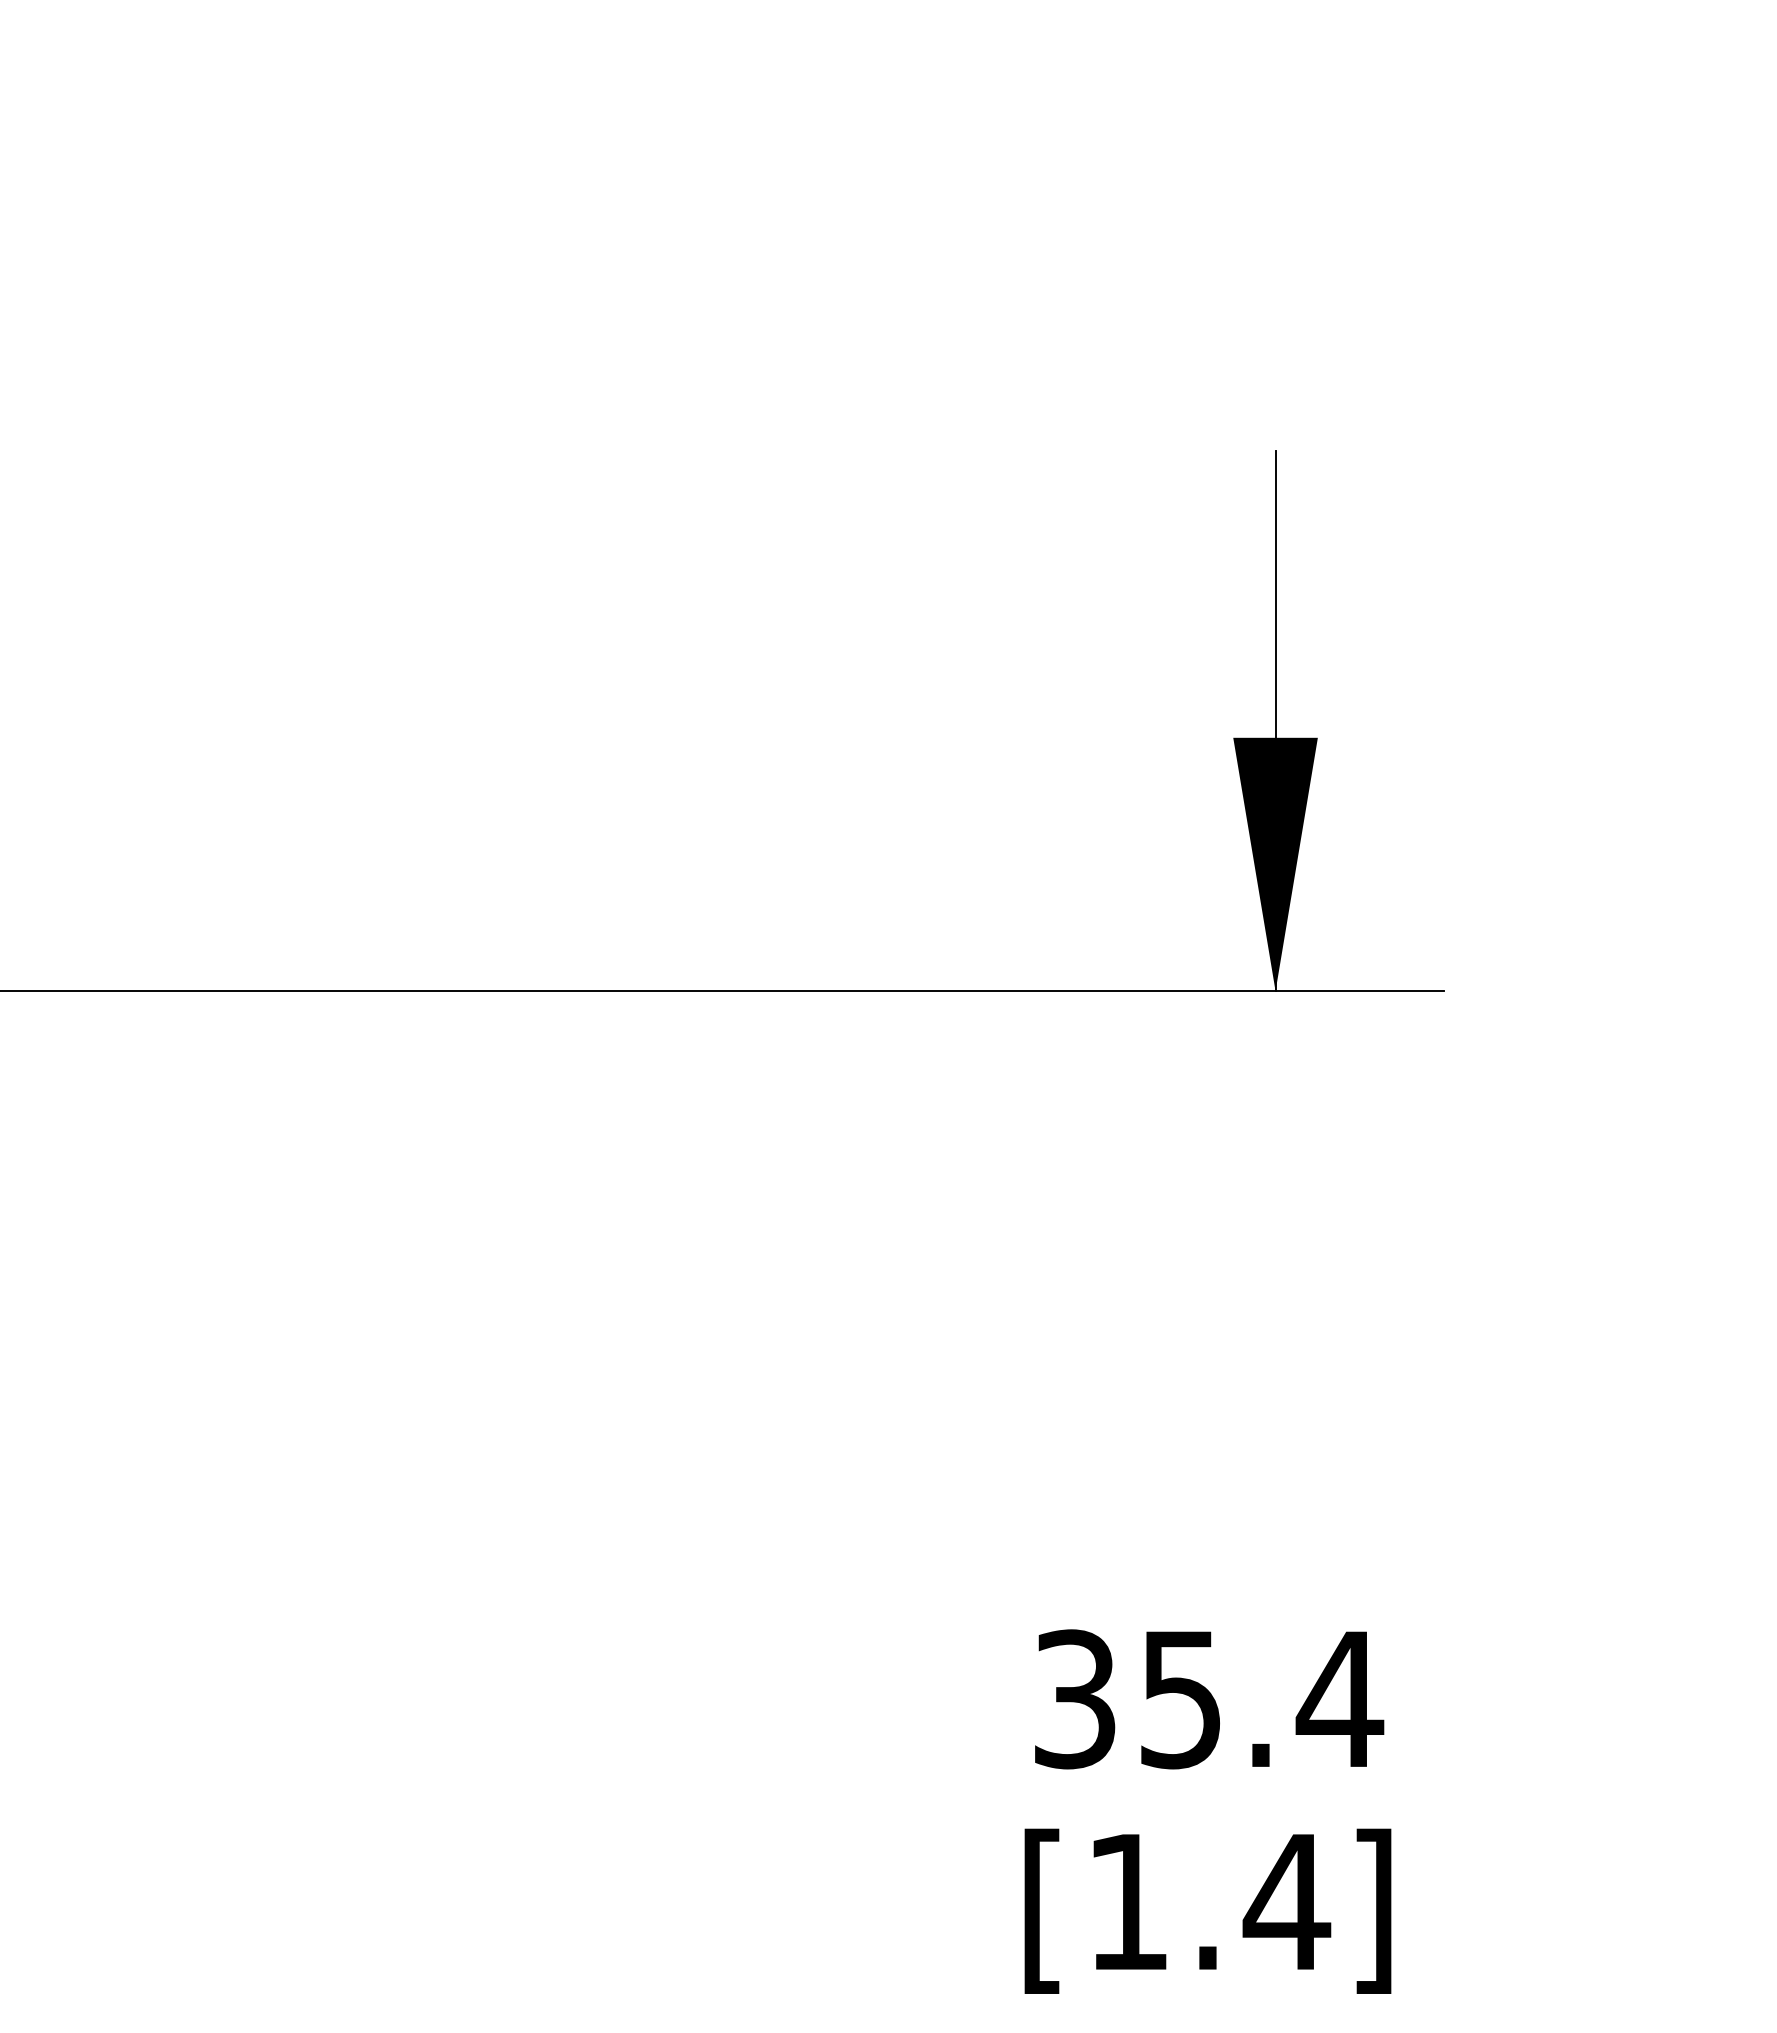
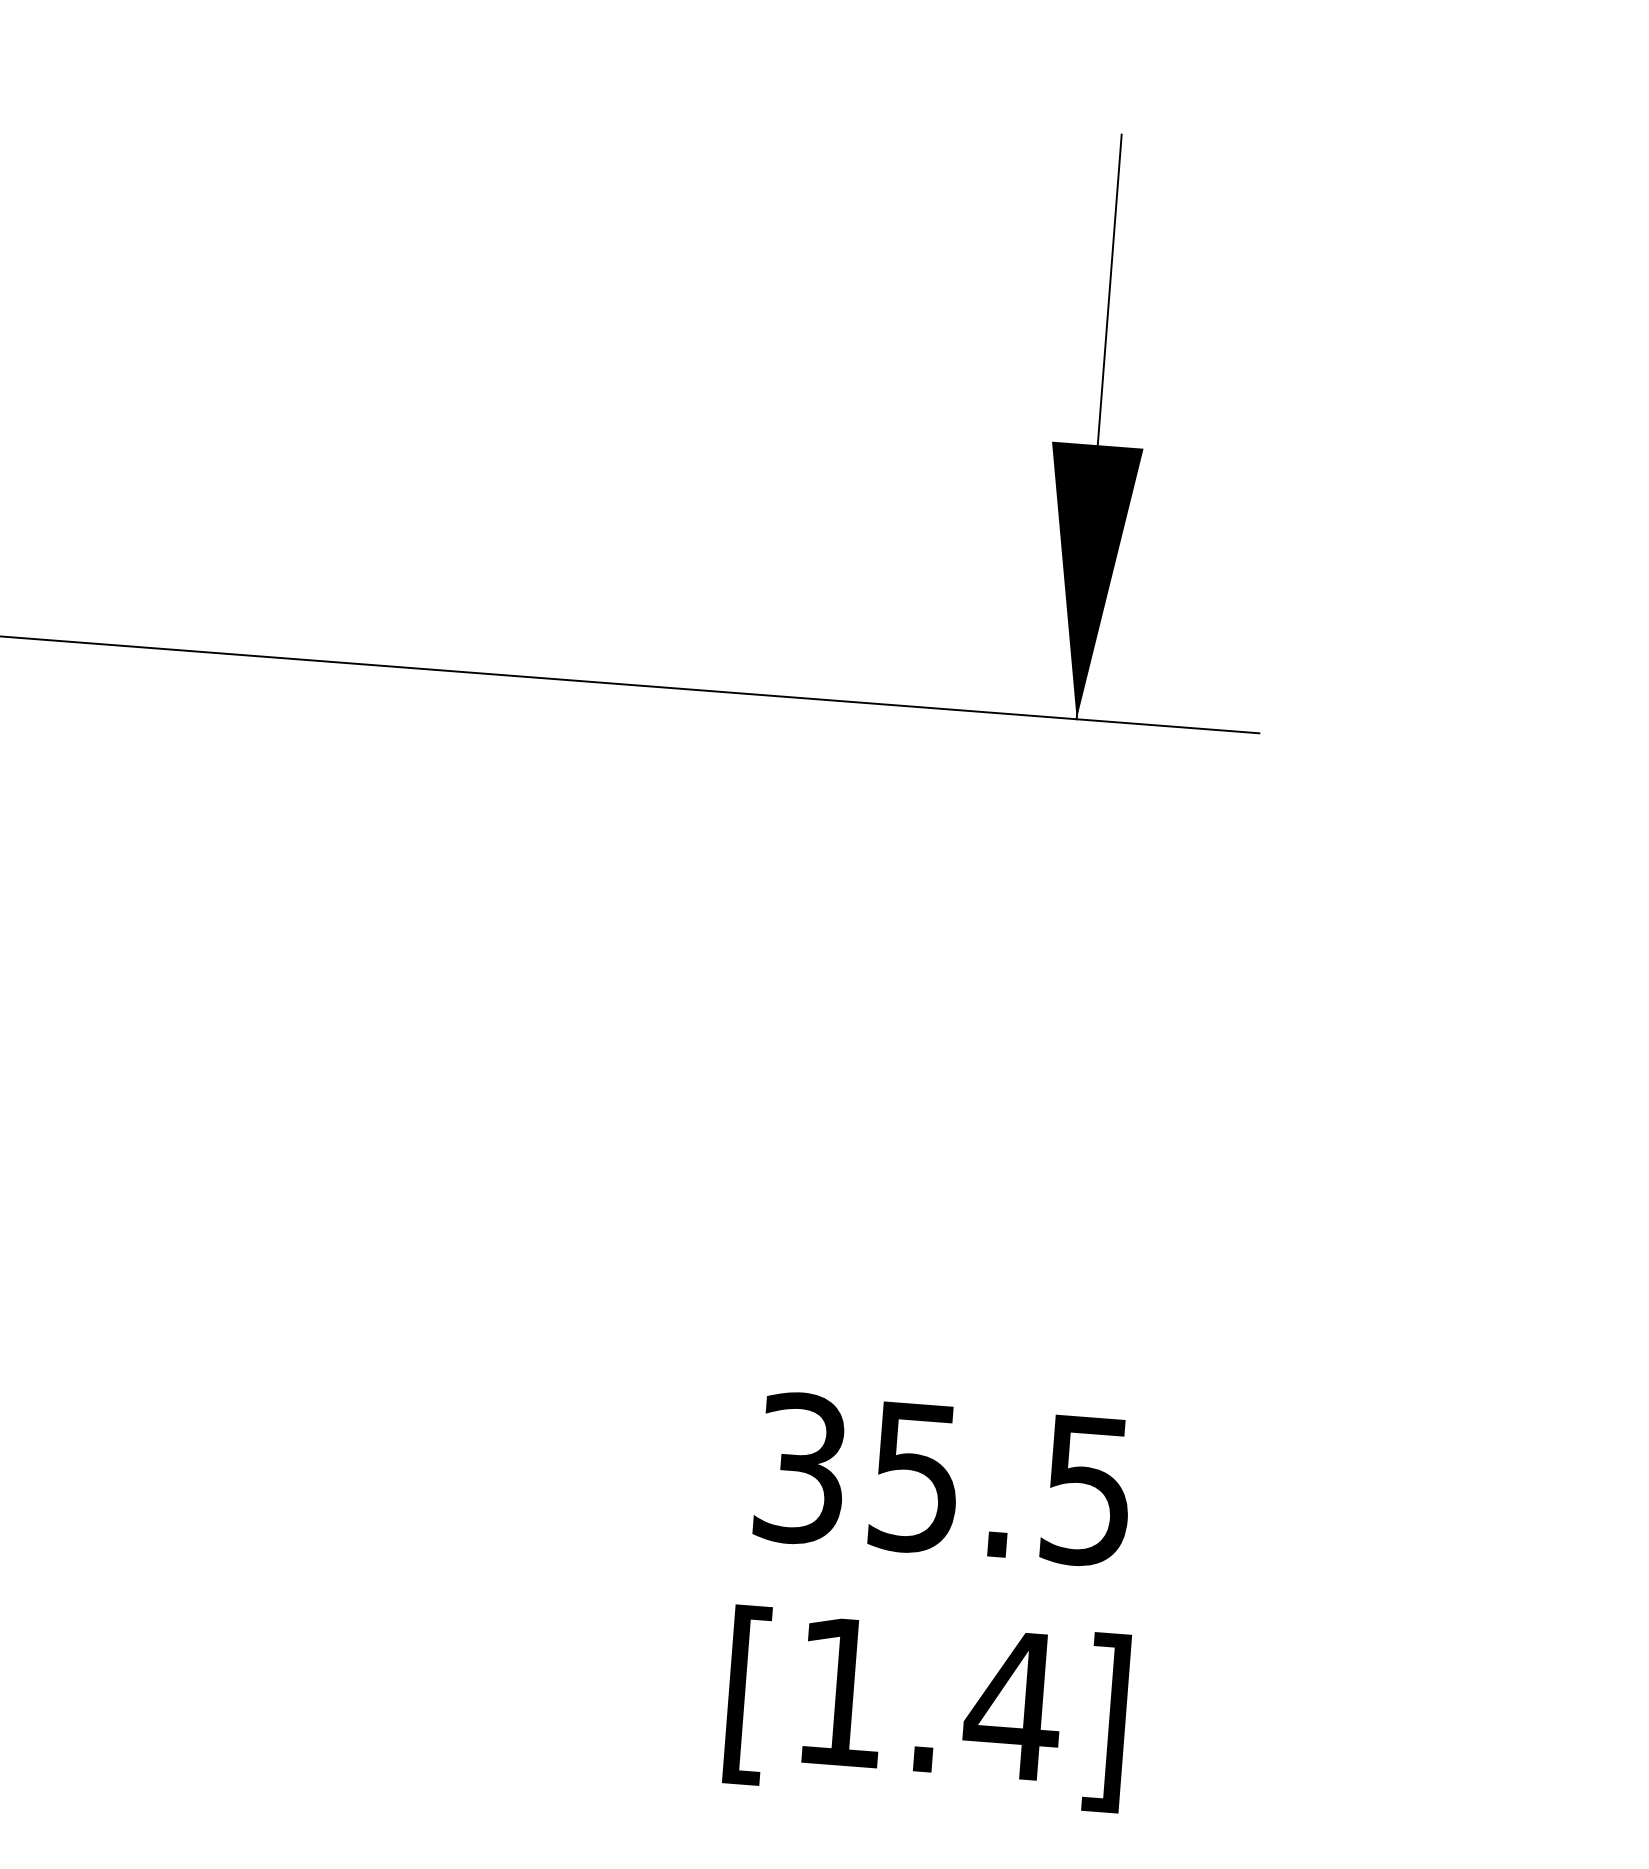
text: (1339, 1700) -> (1086, 1491), 35.4 -> 35.5

